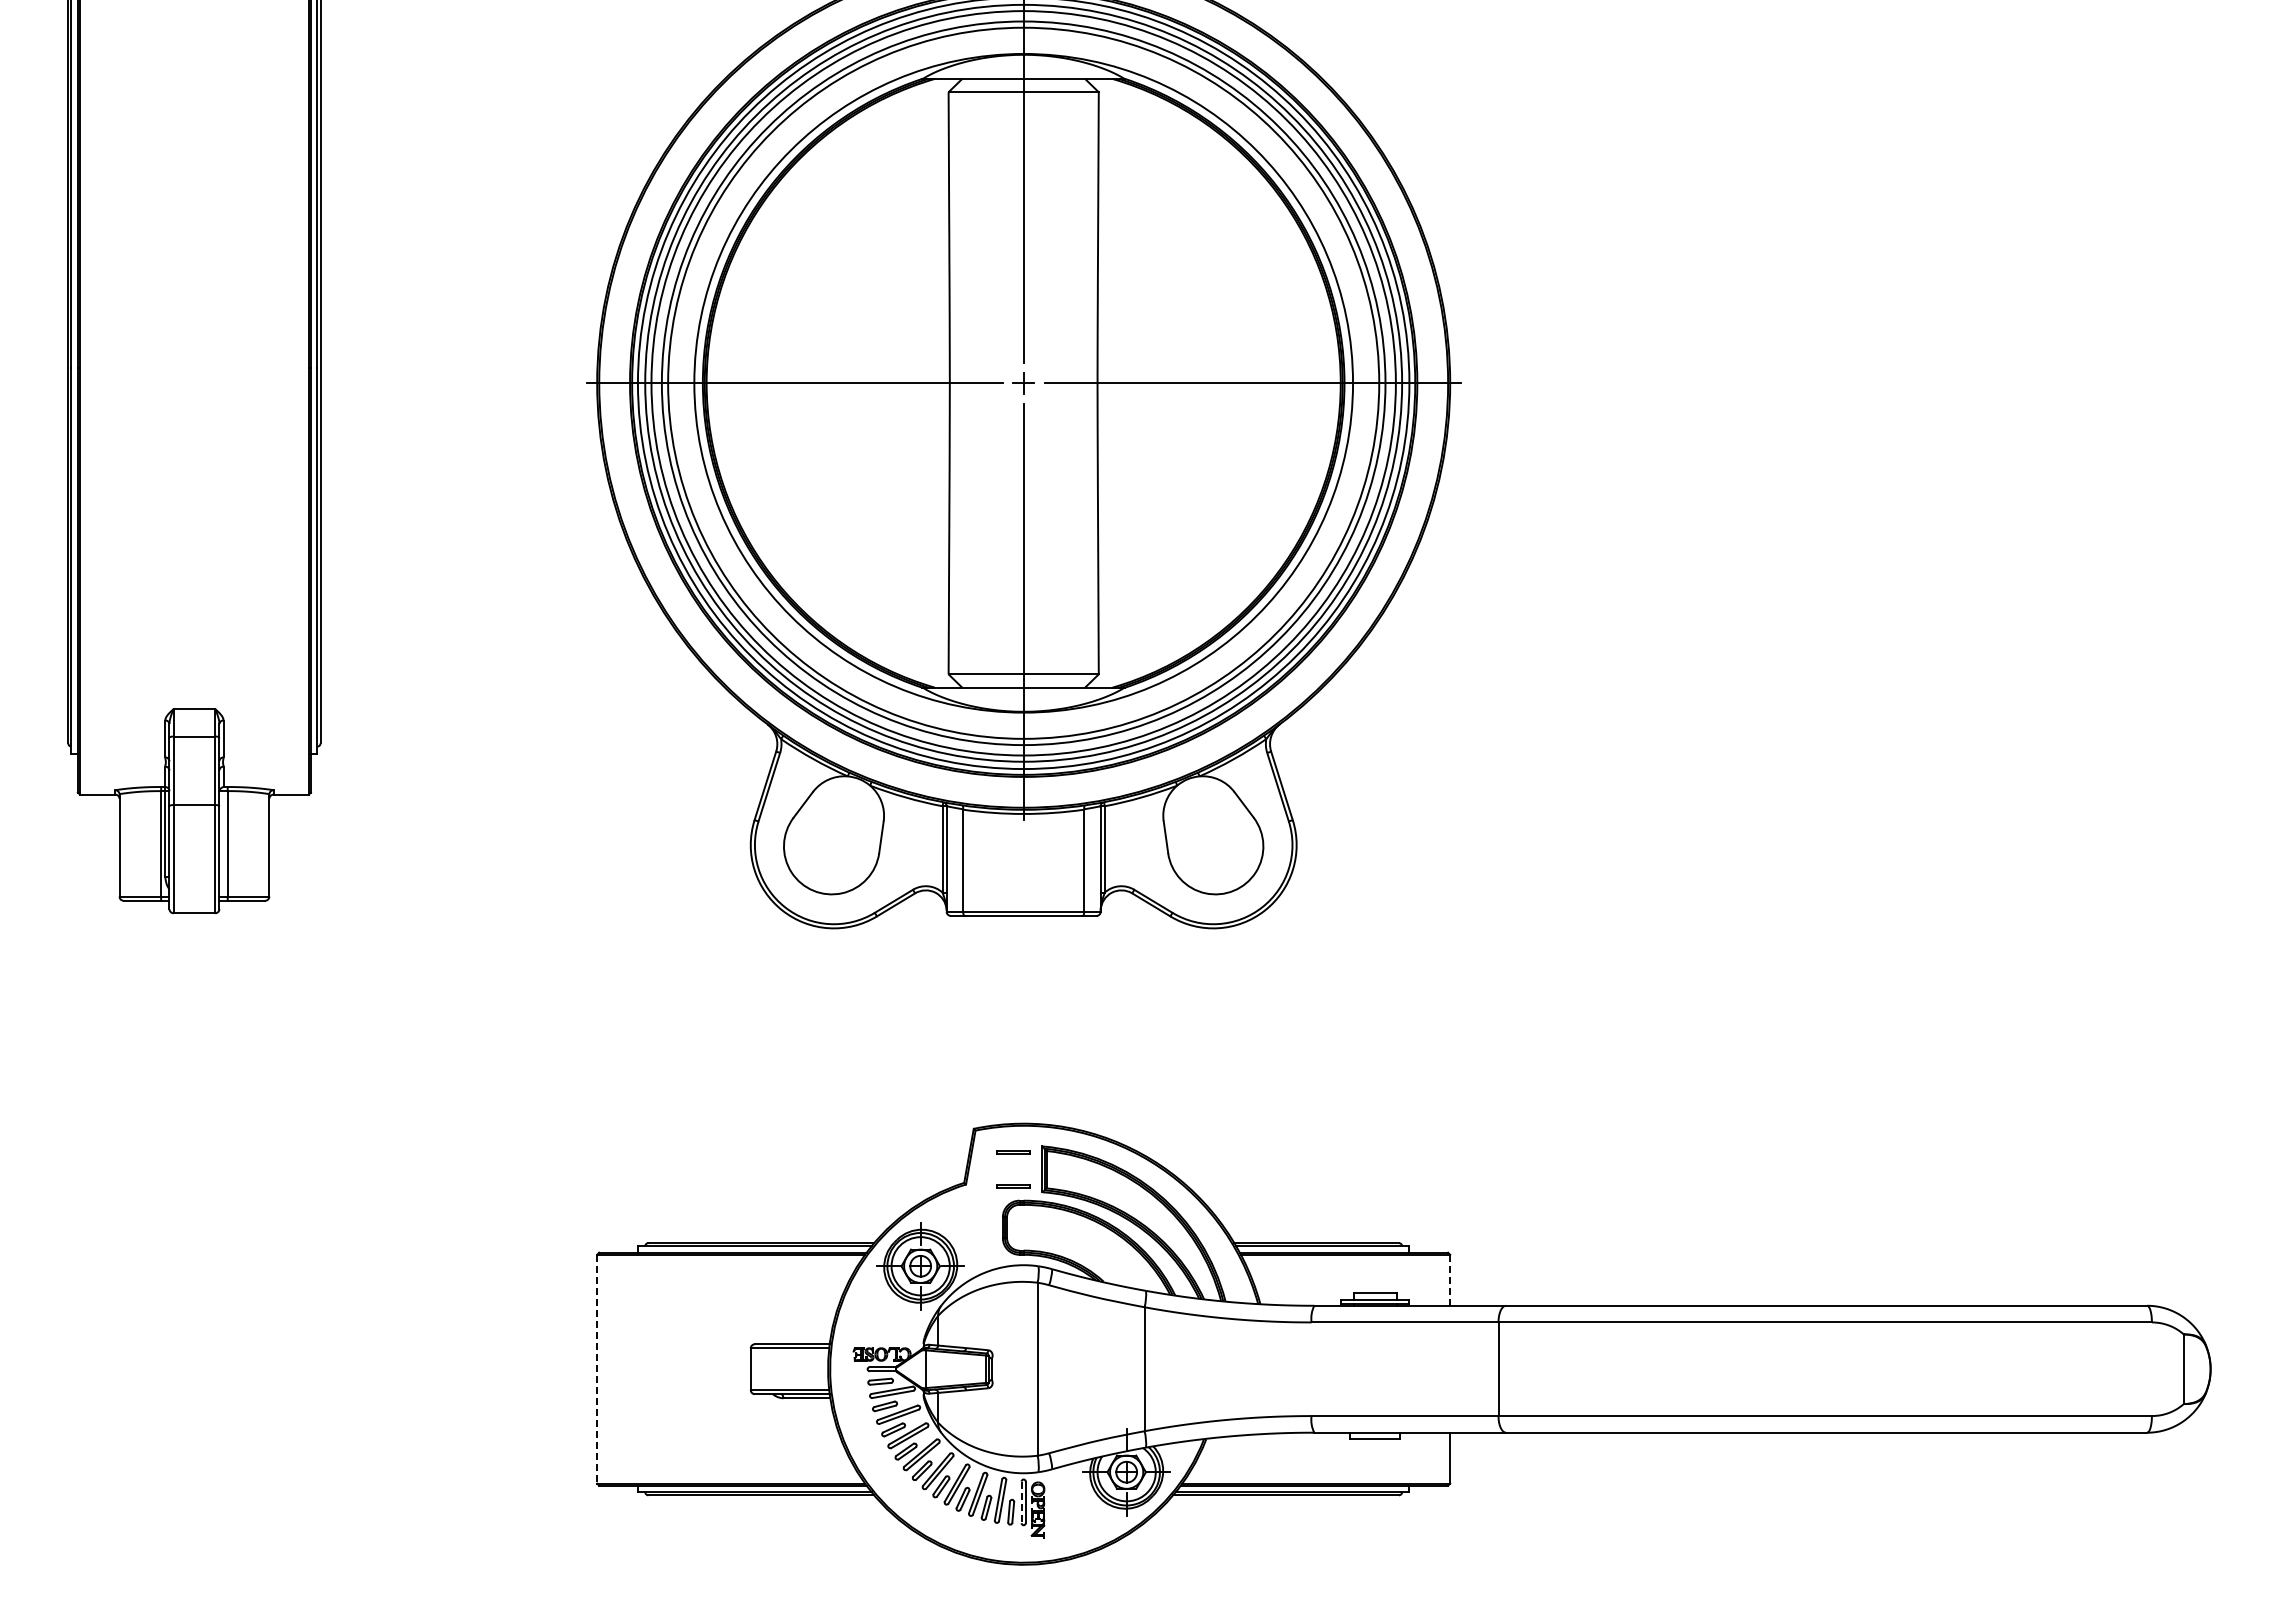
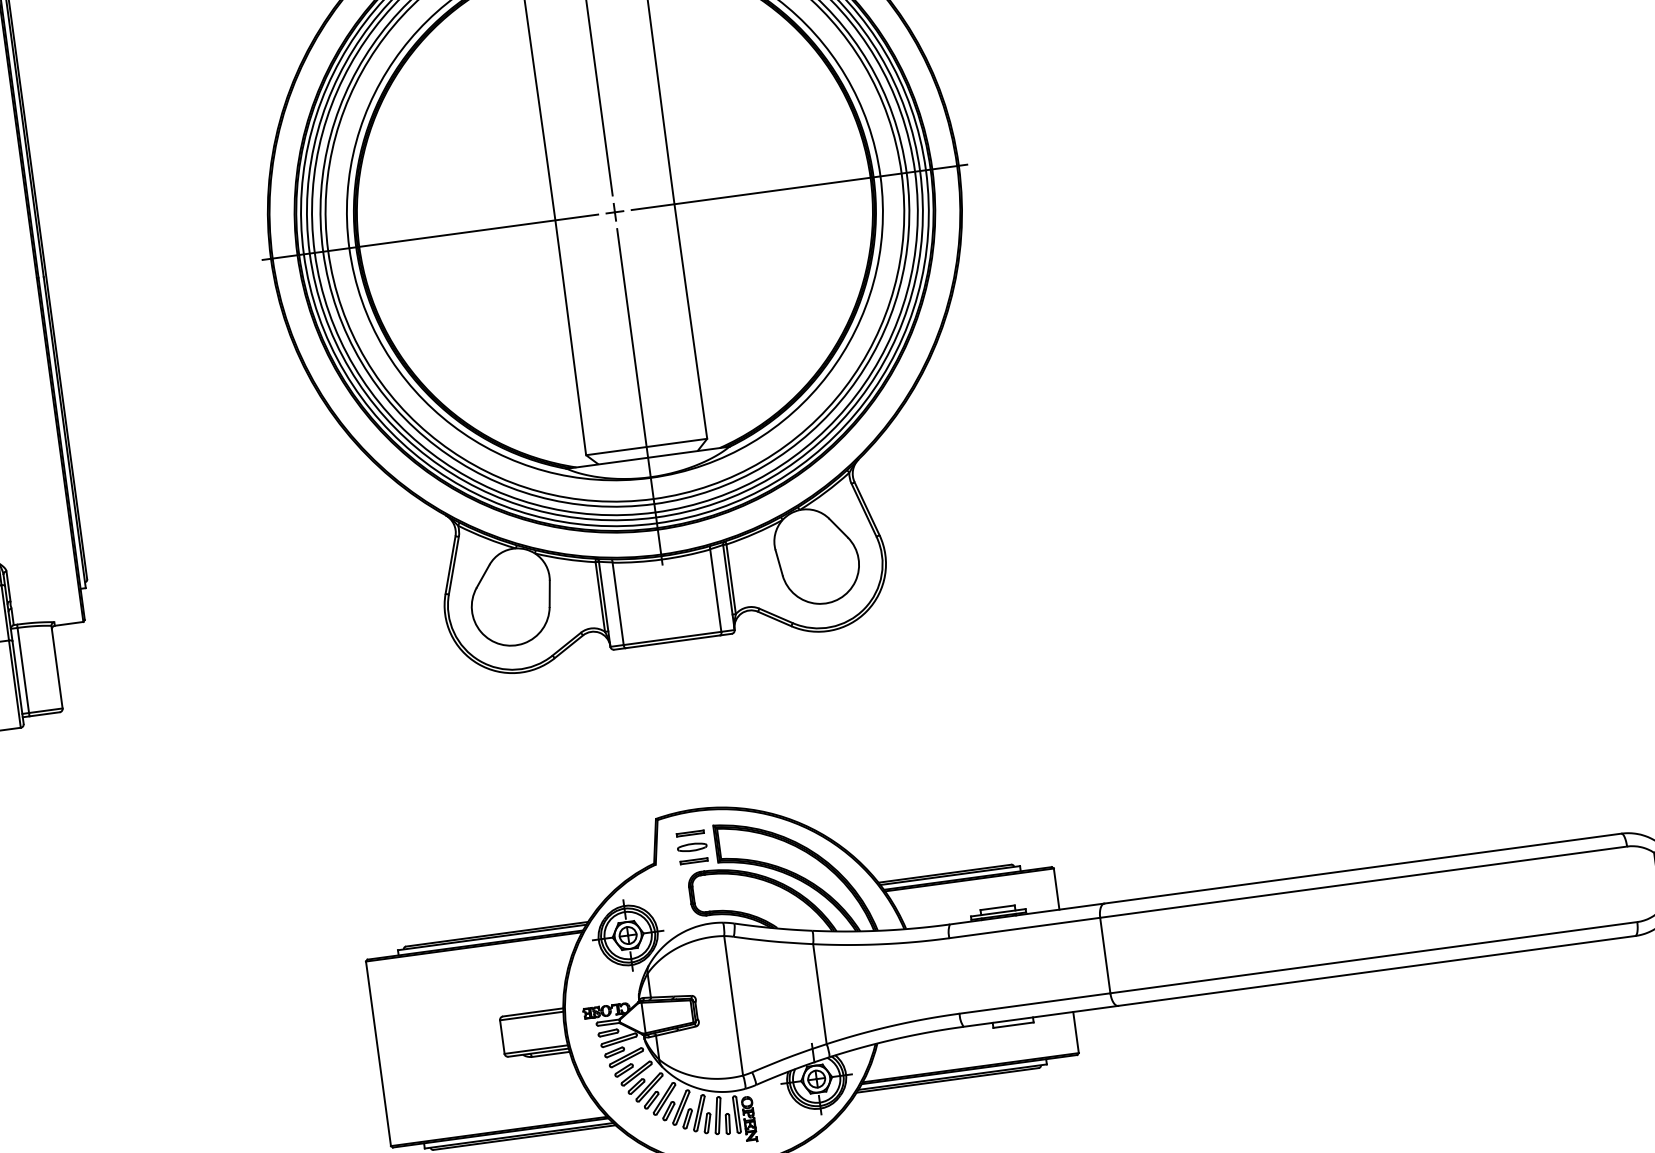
part: (1012, 1169) -> (691, 847), added
line: (1450, 1279) -> (1056, 888), dashed -> solid
line: (597, 1369) -> (378, 1054), dashed -> solid
line: (1021, 1502) -> (735, 1115), dashed -> solid

